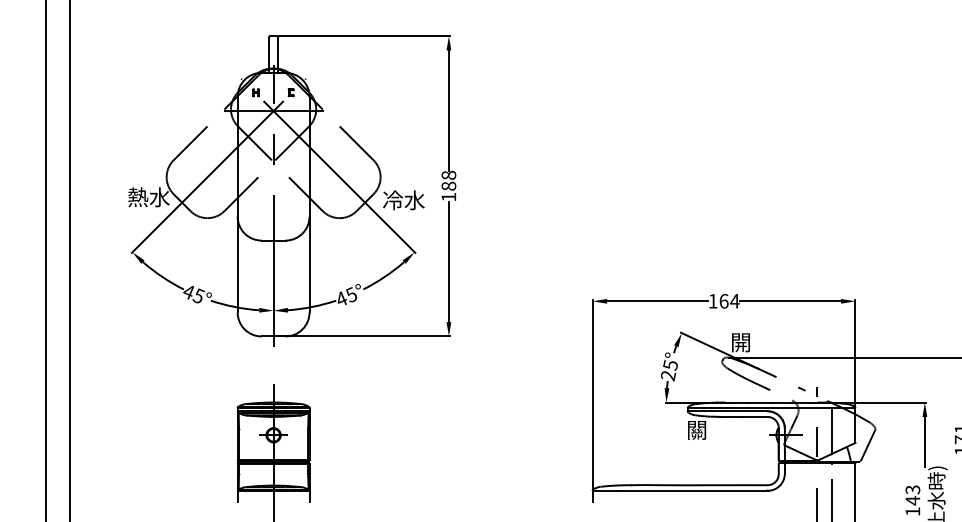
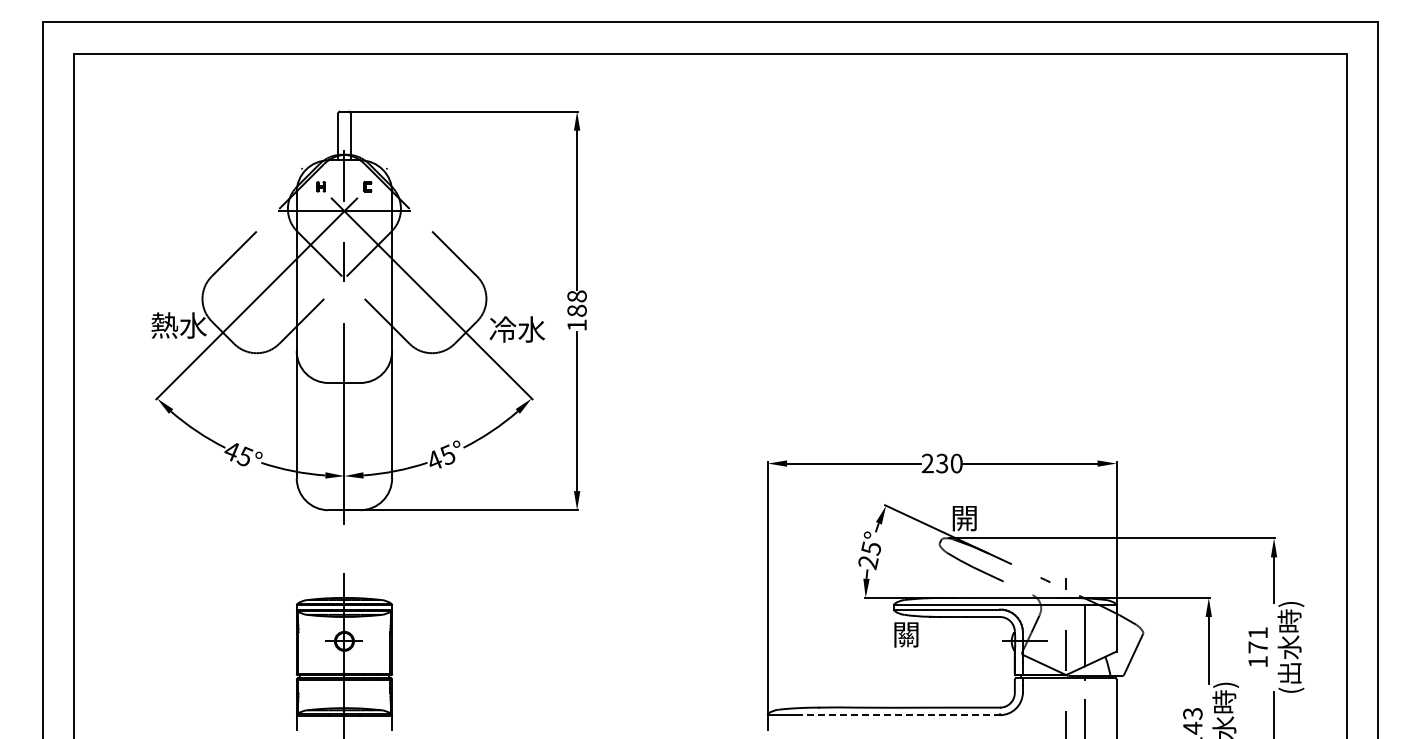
text: (724, 301) -> (942, 463), 164 -> 230
line: (692, 491) -> (900, 715), solid -> dashed

